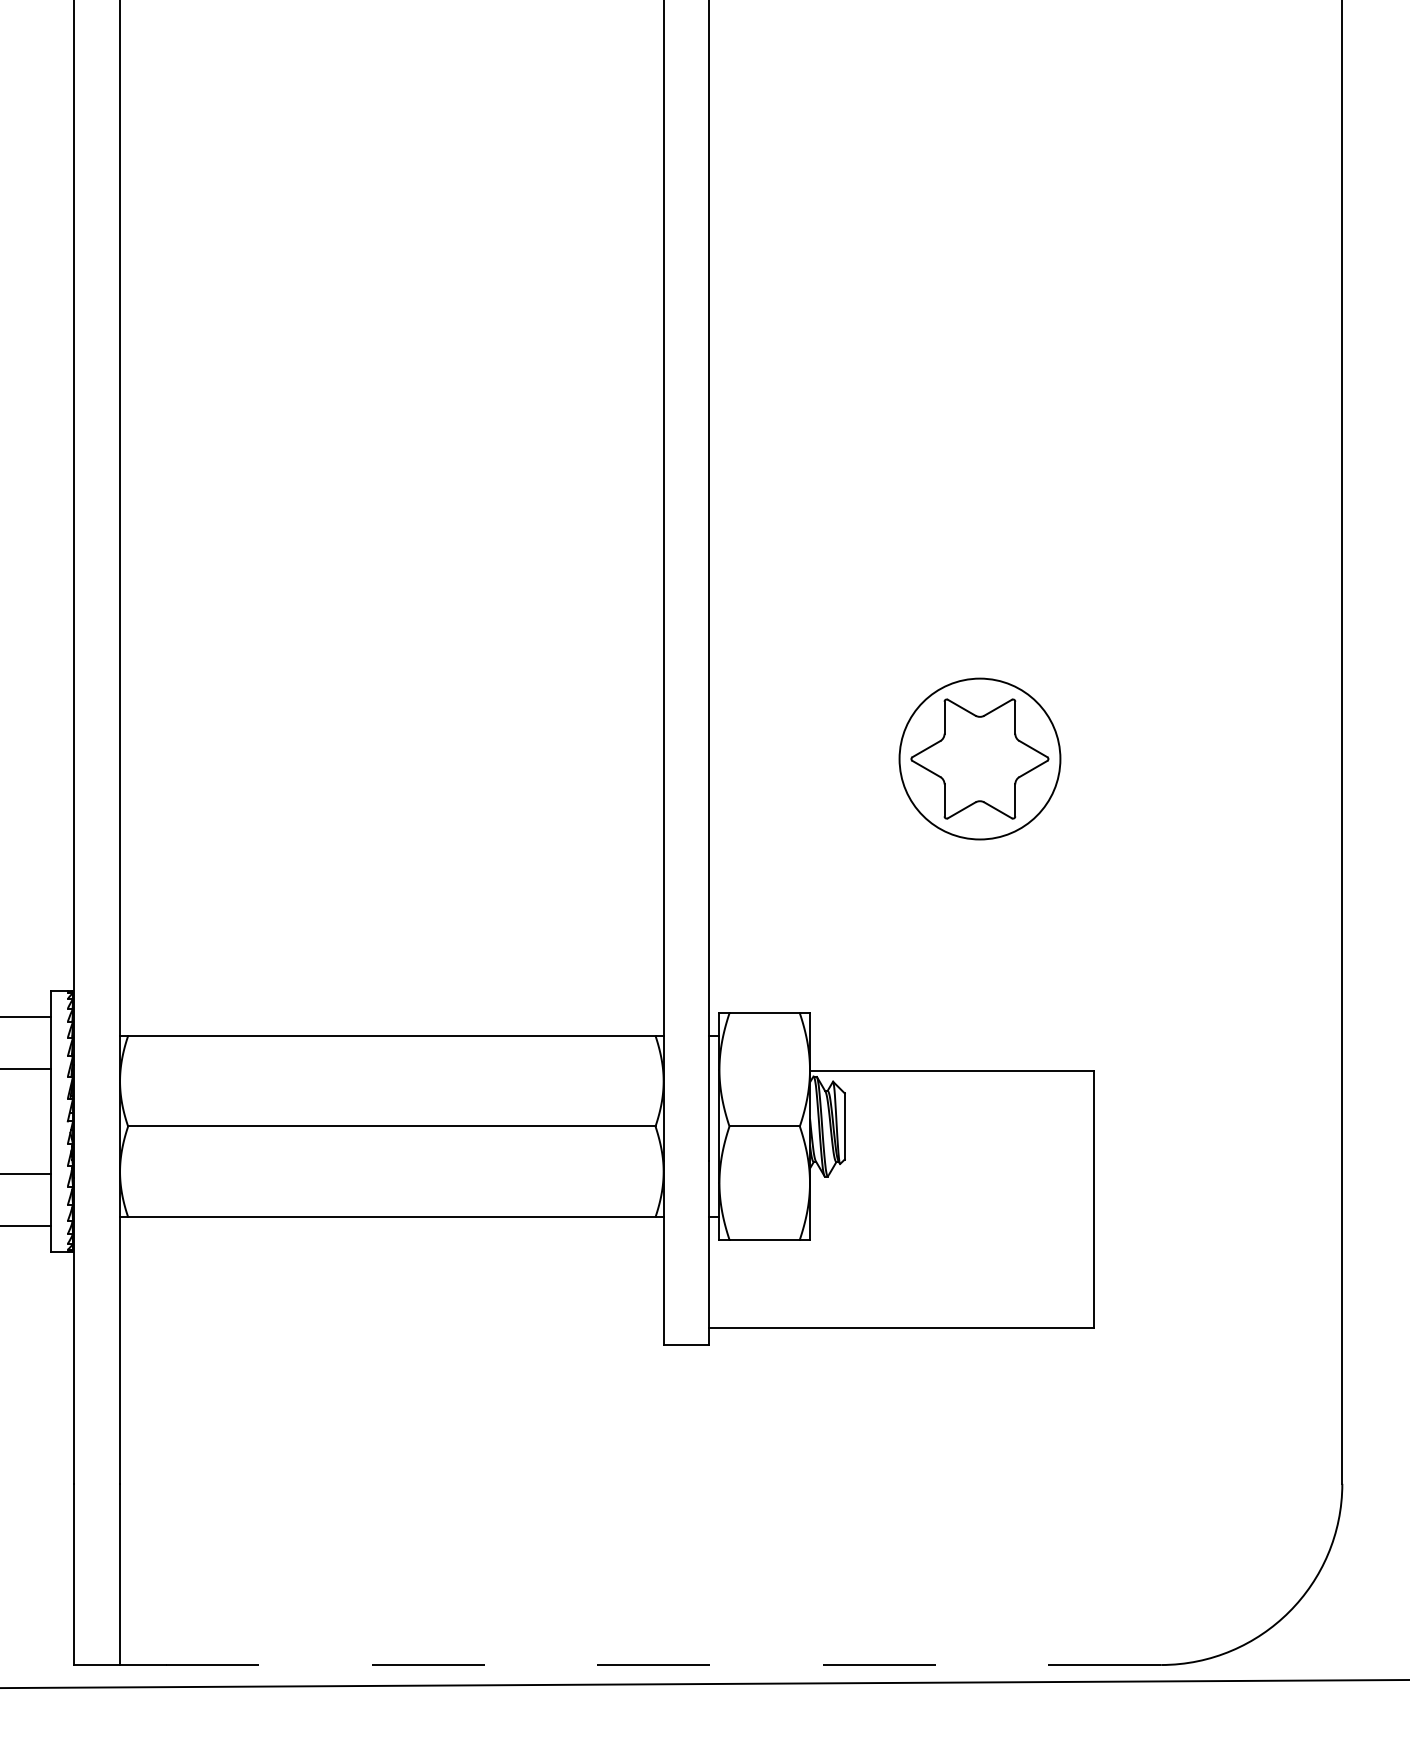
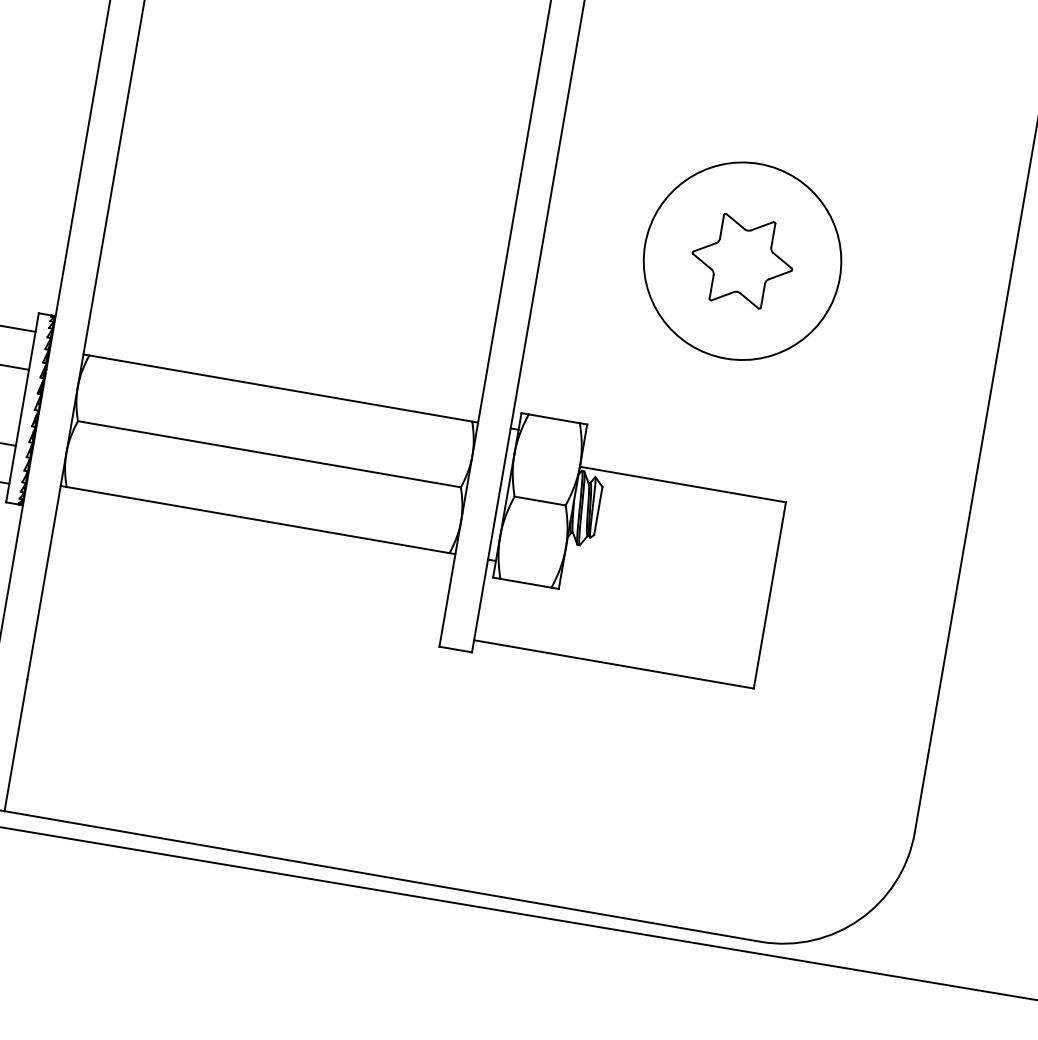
circle: (979, 759) -> (742, 261), size x1.67
line: (663, 1665) -> (399, 879), dashed -> solid

